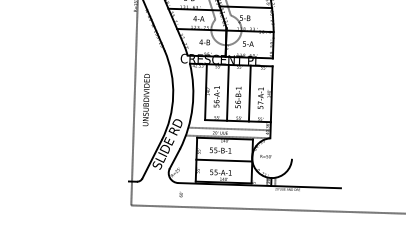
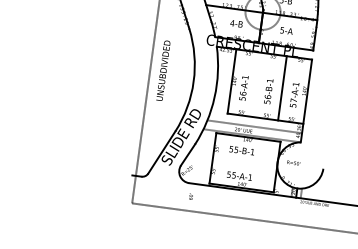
line: (227, 92) -> (256, 84), removed
text: (145, 100) -> (162, 71), moved
line: (224, 160) -> (245, 162), removed

